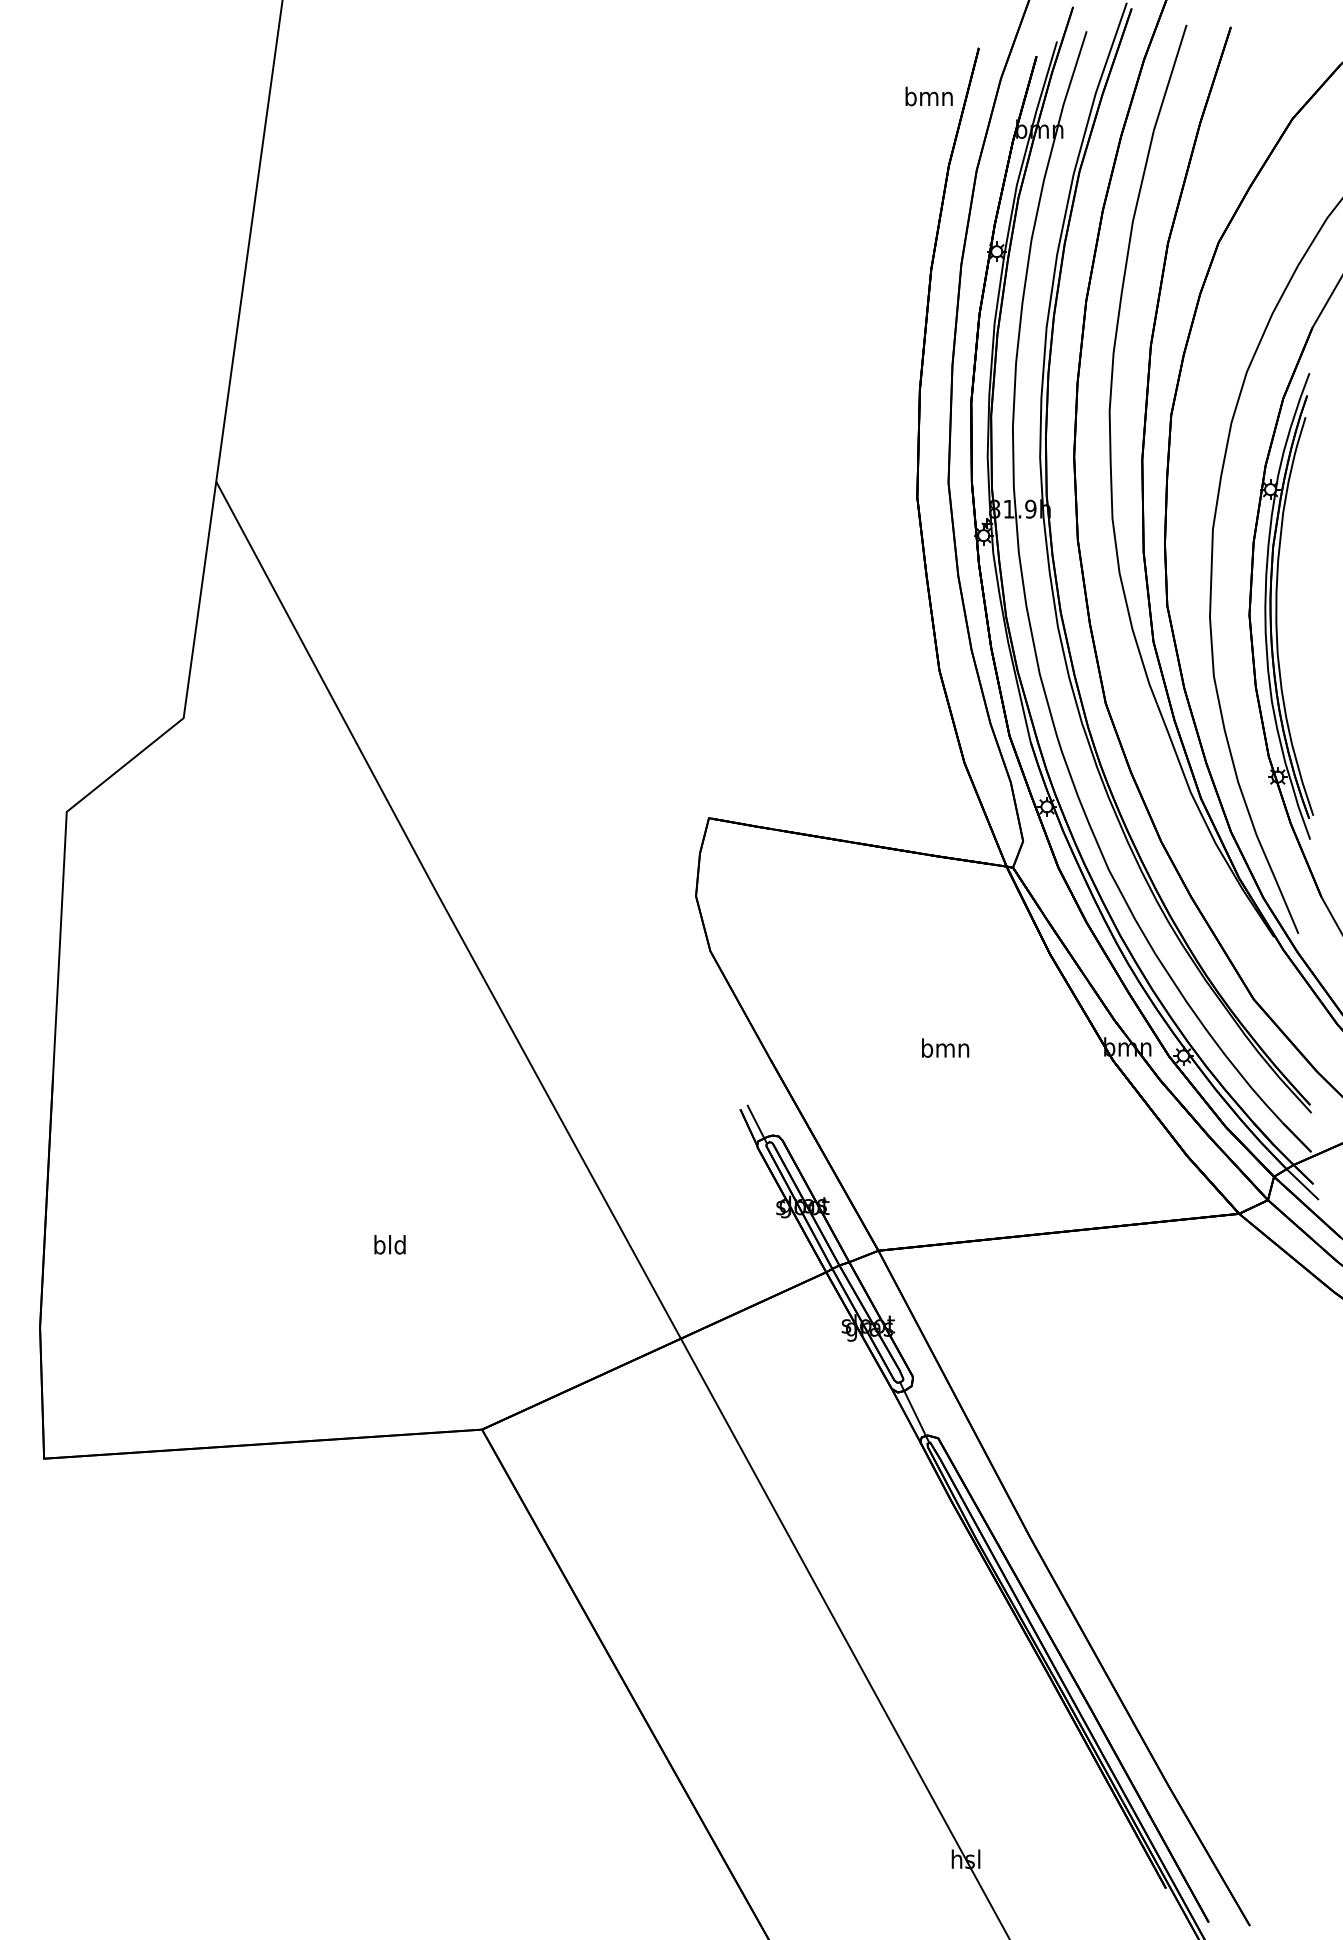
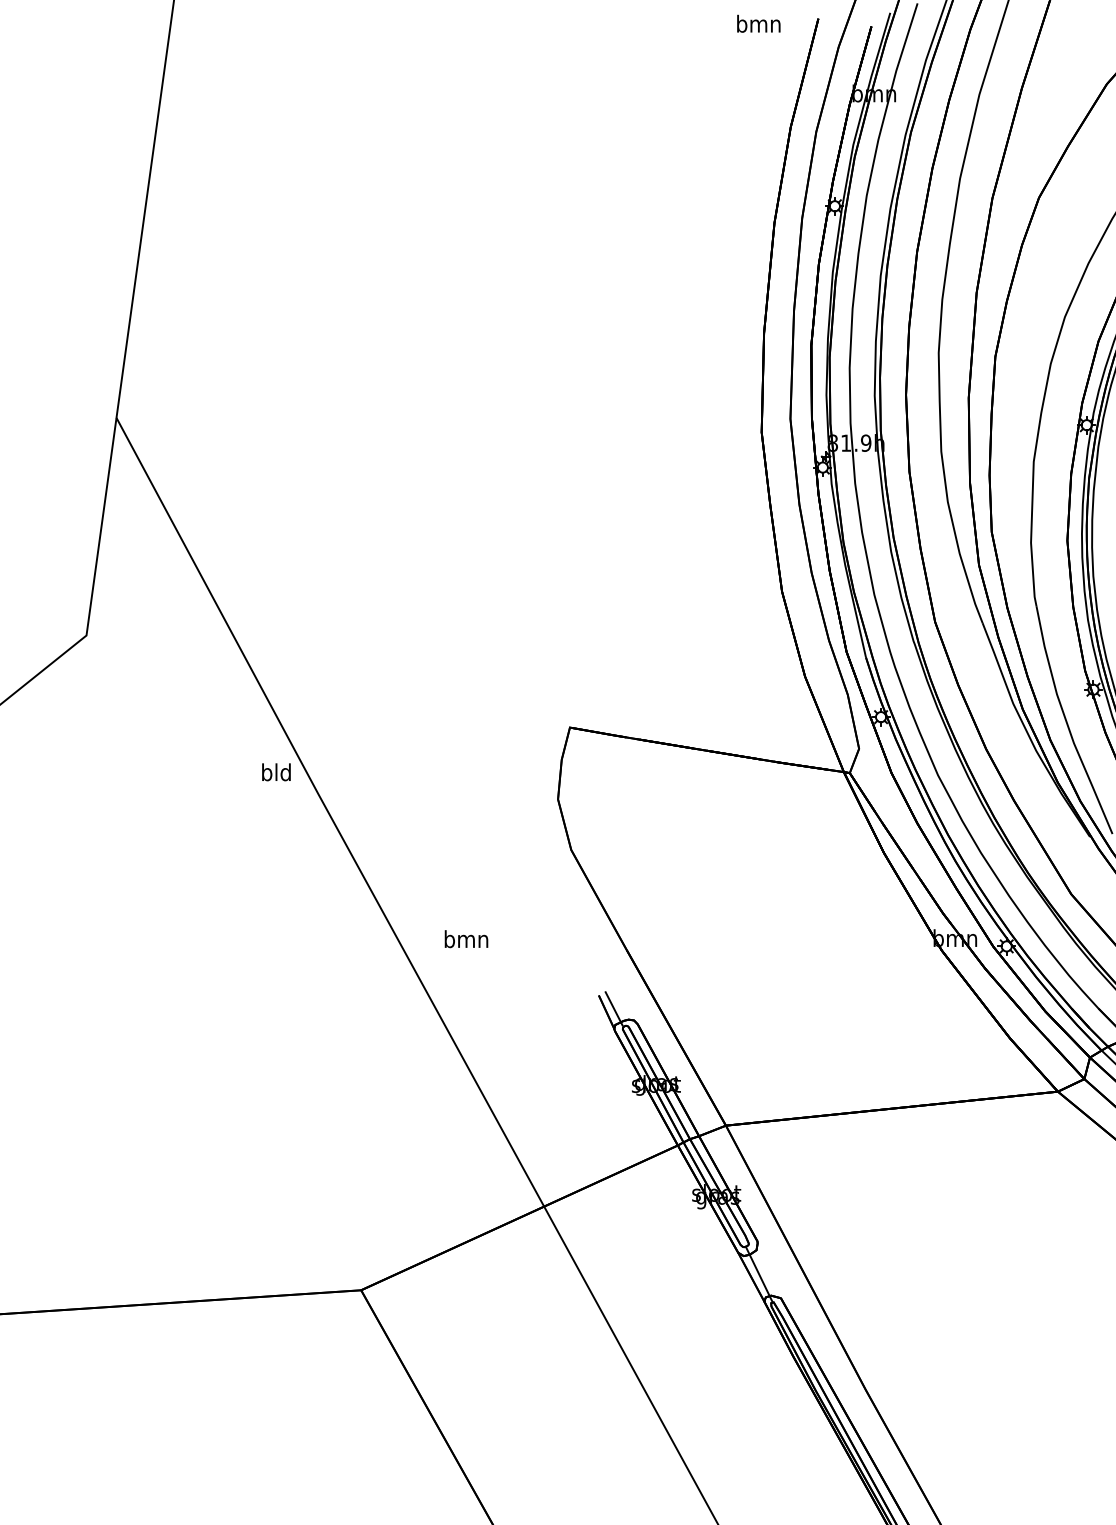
text: (928, 96) -> (758, 23), moved
text: (945, 1047) -> (466, 938), moved
text: (389, 1244) -> (275, 772), moved

